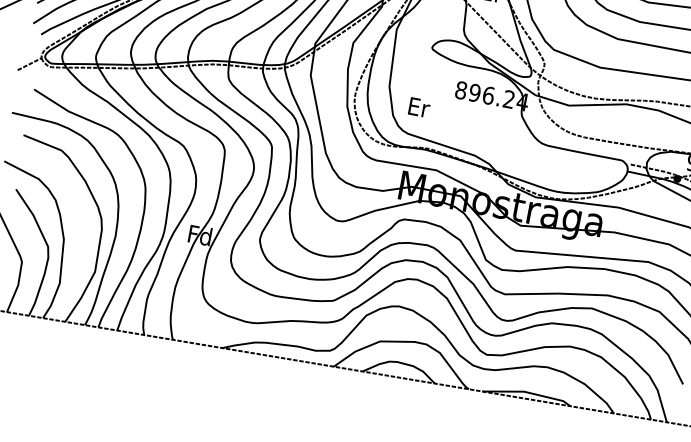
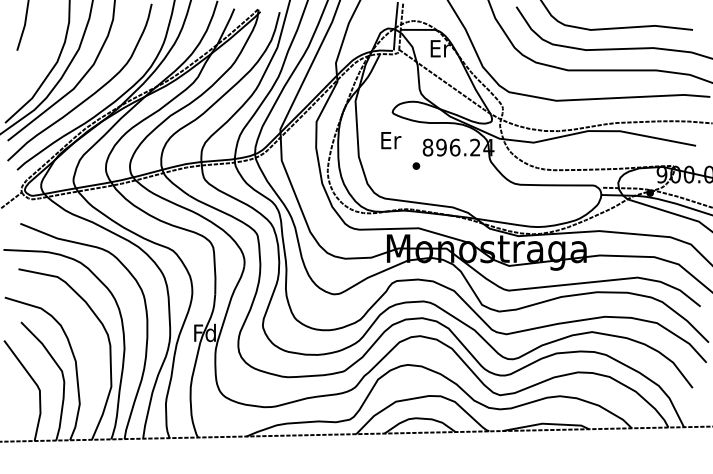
part: (446, 106) -> (416, 165), added
text: (419, 107) -> (391, 140), moved

